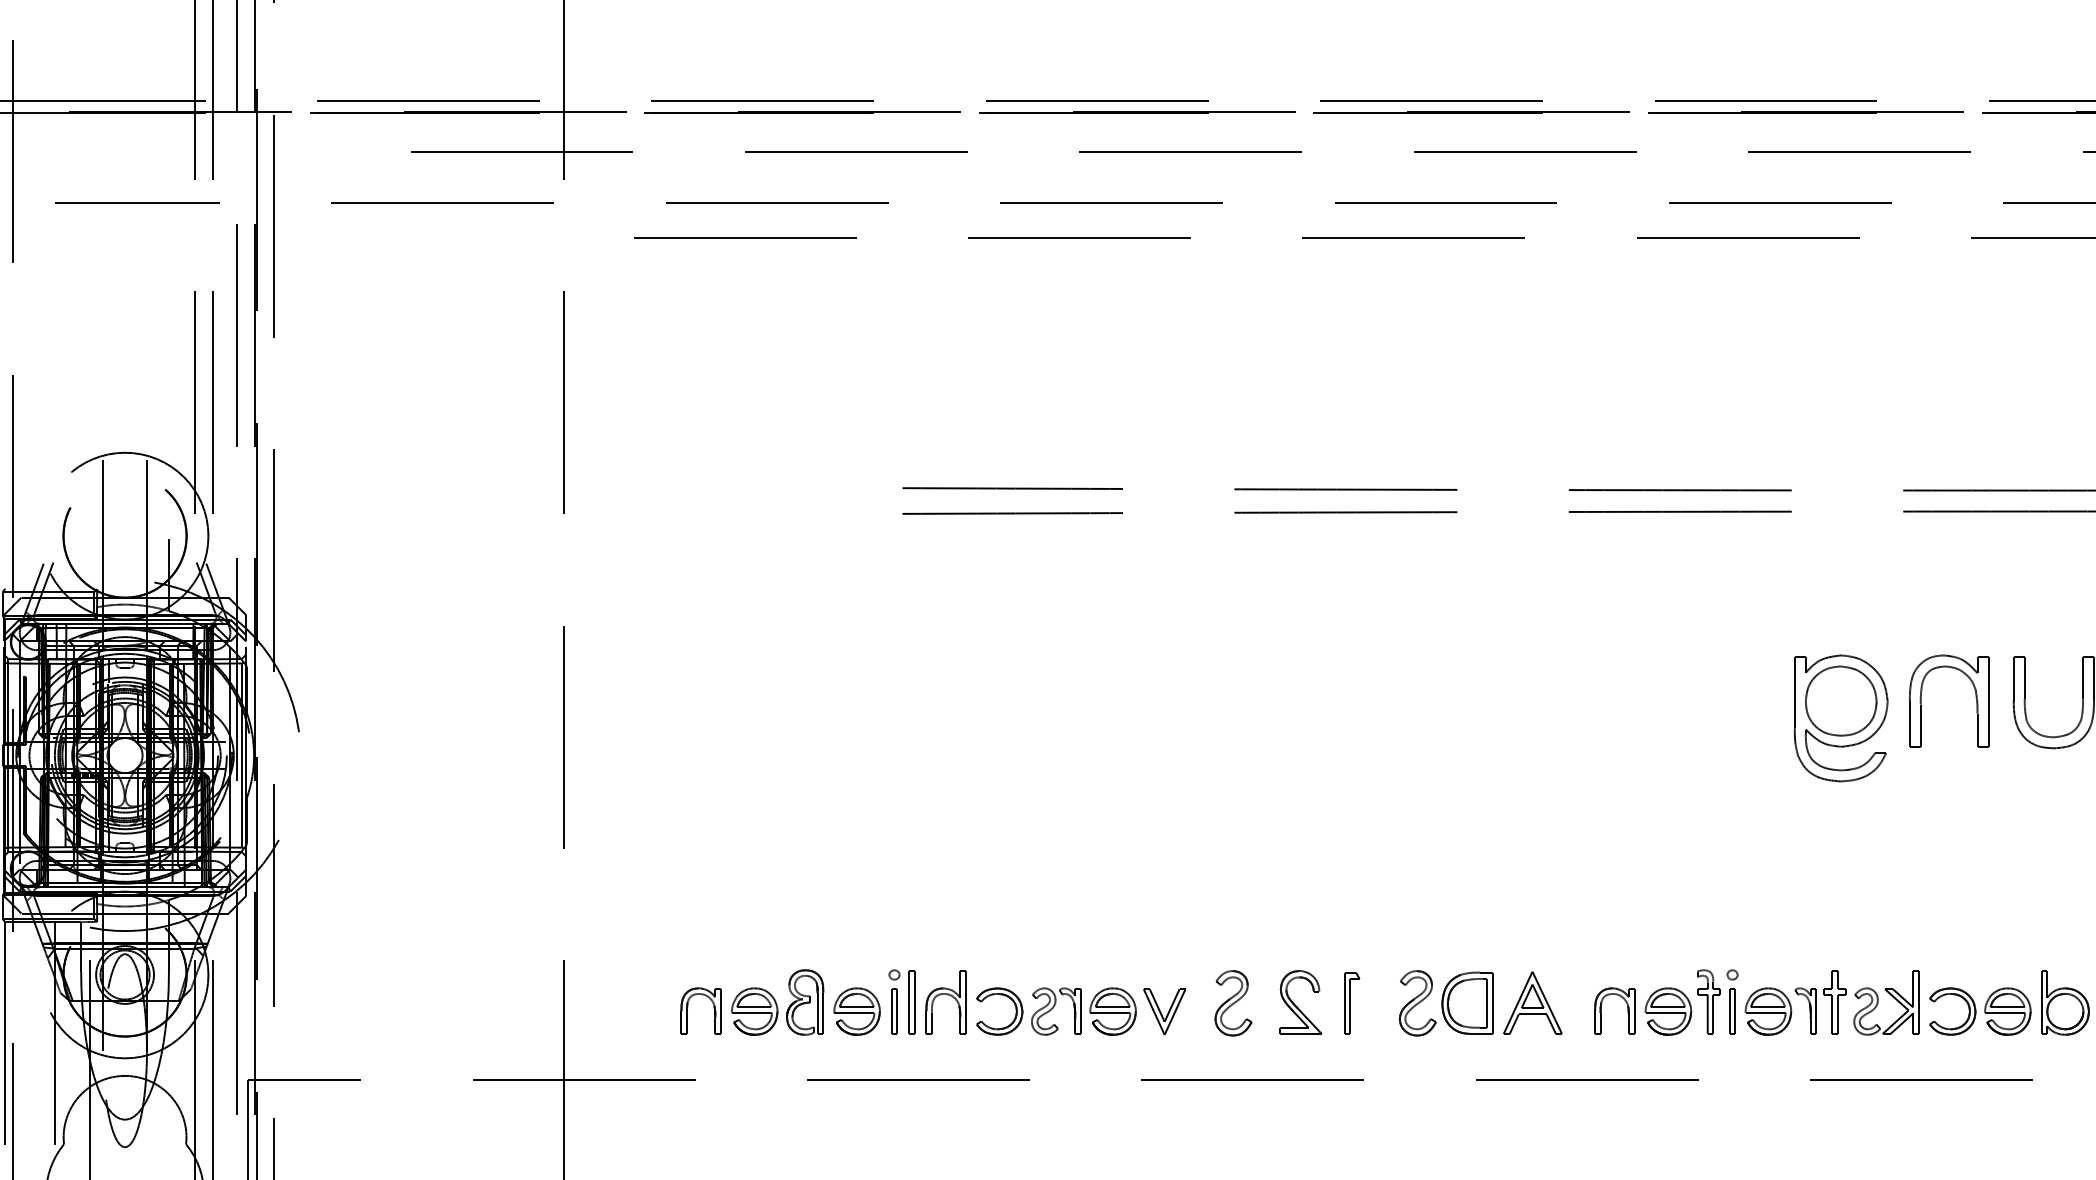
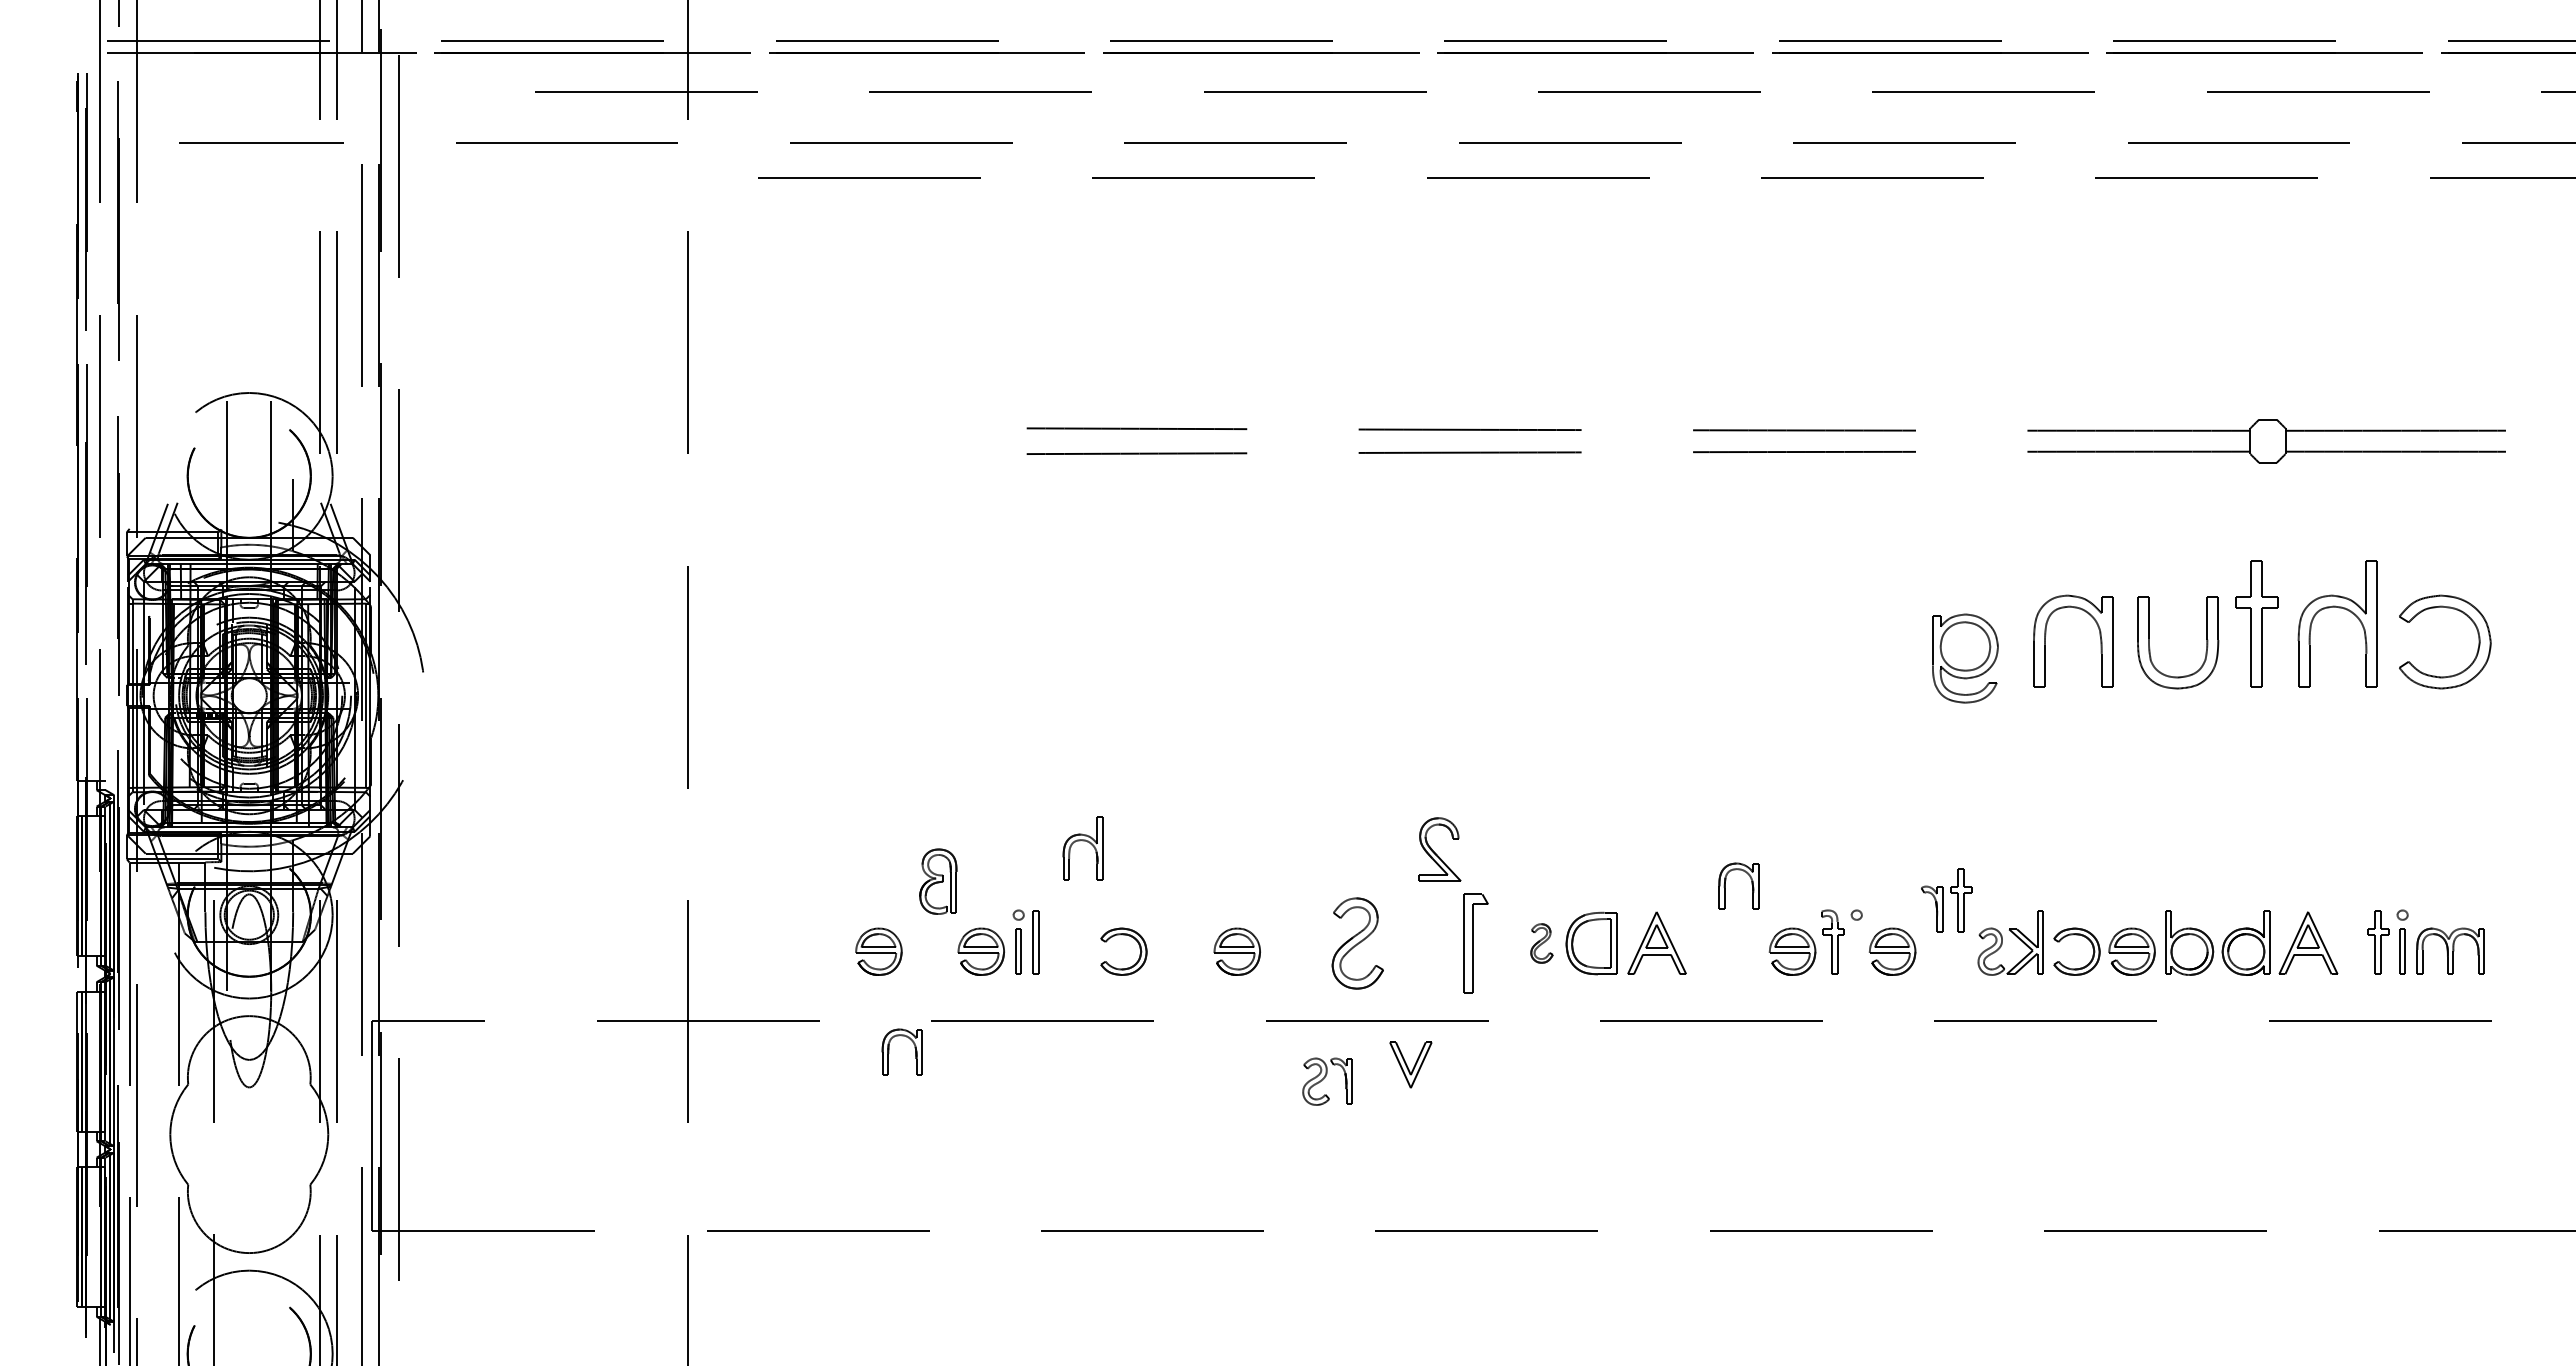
part: (1841, 718) -> (1965, 658), size x0.7
part: (945, 995) -> (1082, 841), moved
part: (805, 1002) -> (938, 881), moved
part: (1300, 1002) -> (1439, 849), moved
part: (1820, 1002) -> (1946, 900), moved
part: (1233, 1003) -> (1357, 943), size x1.4
part: (1352, 1003) -> (1476, 943), size x1.6
part: (1417, 1003) -> (1541, 943), size x0.6
part: (1602, 1005) -> (1726, 880), moved
part: (688, 1010) -> (889, 1051), moved
part: (1056, 1011) -> (1327, 1081), moved
part: (1164, 1011) -> (1410, 1064), moved
part: (1732, 1011) -> (1856, 951), removed

